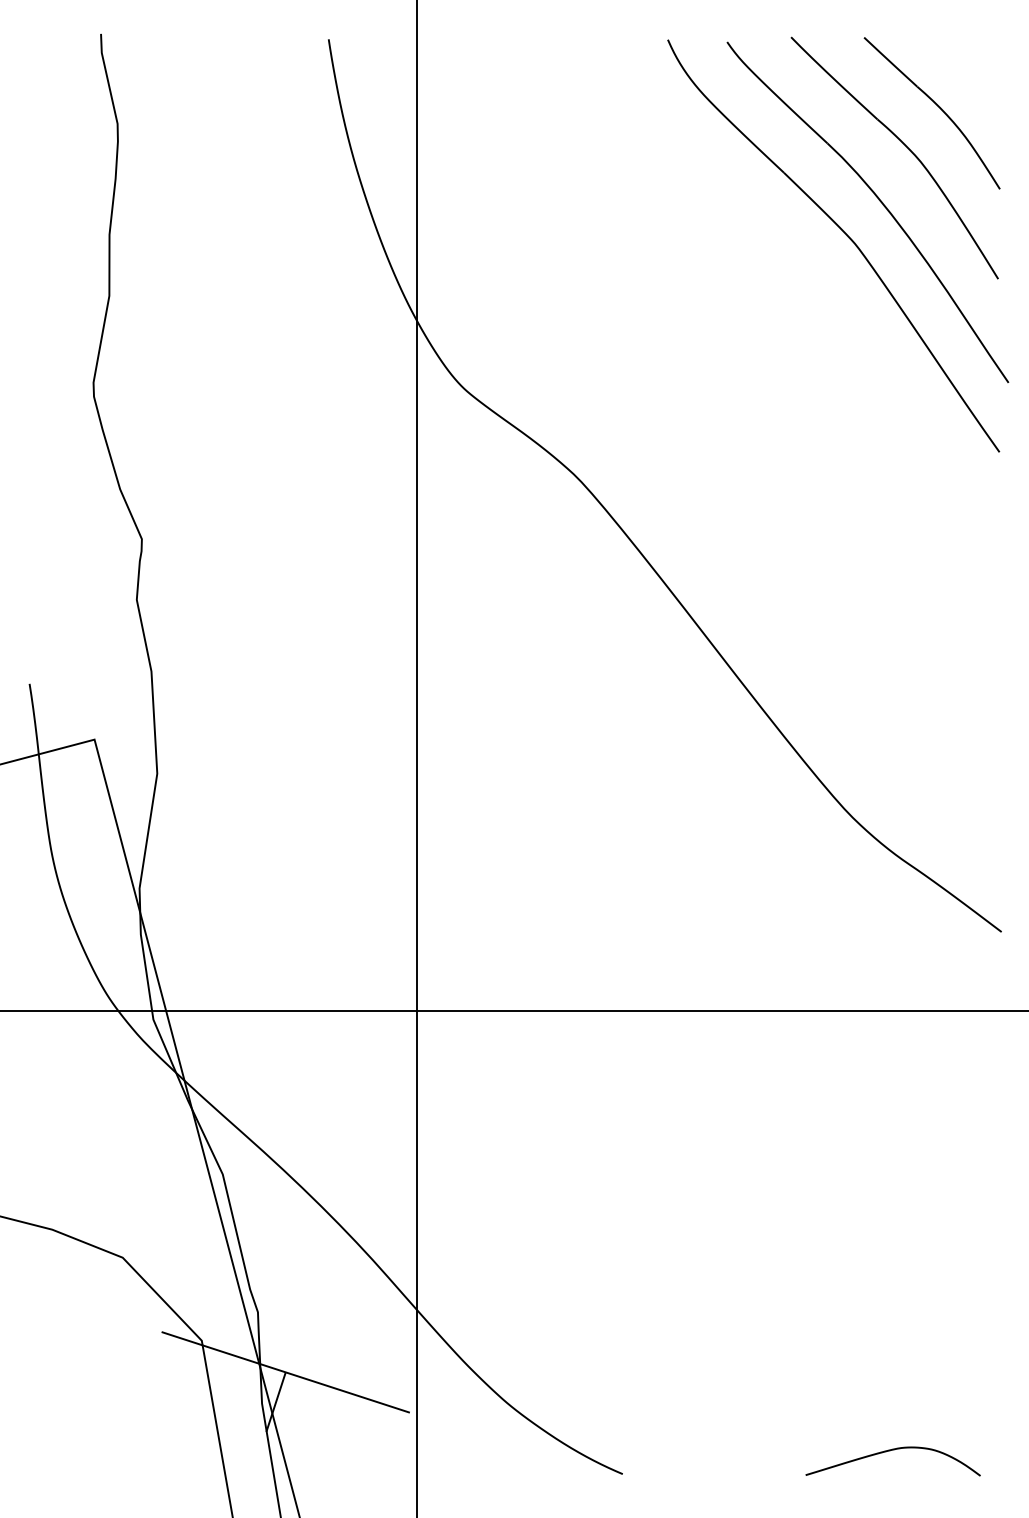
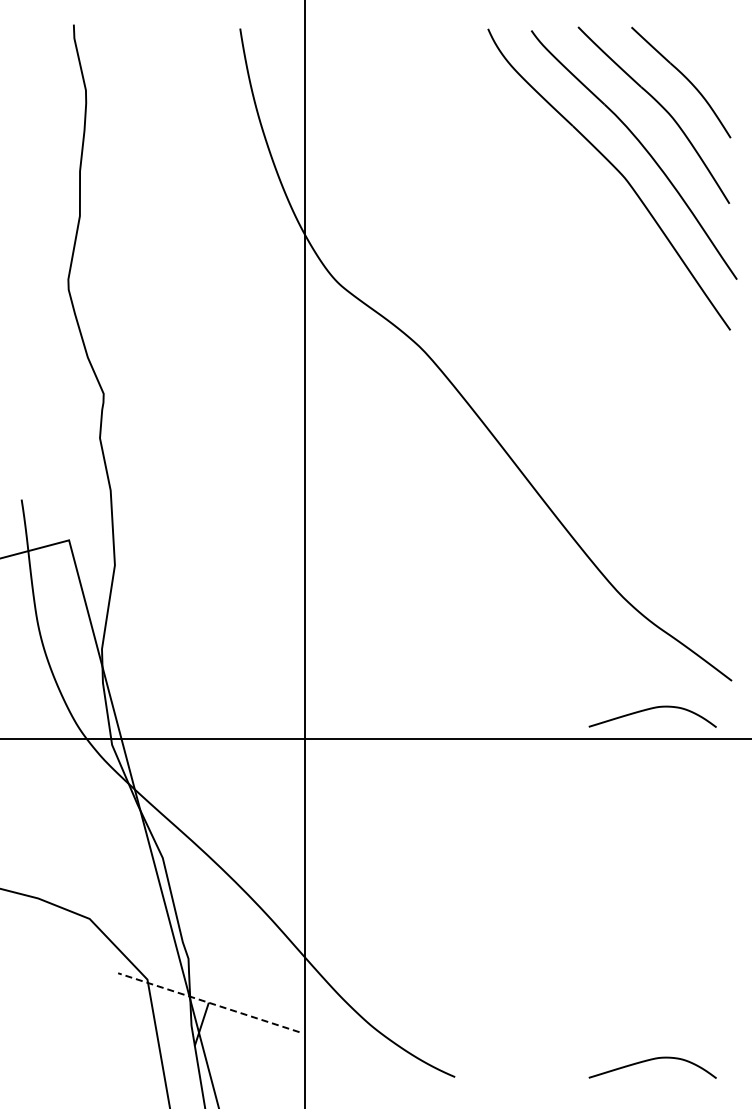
curve: (892, 971) -> (652, 709), added
line: (285, 1372) -> (208, 1002), solid -> dashed

